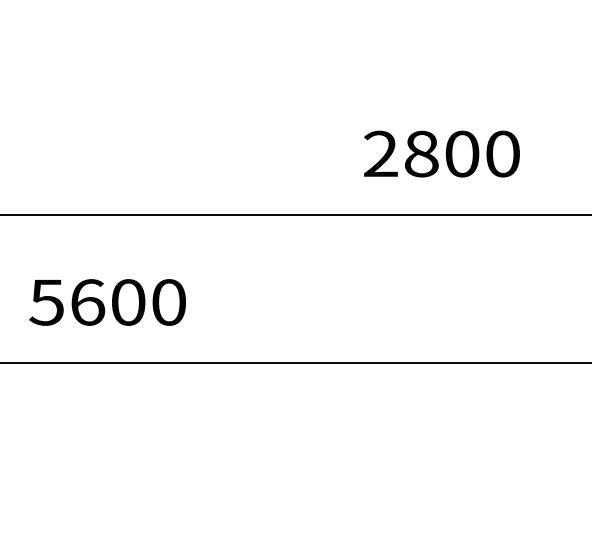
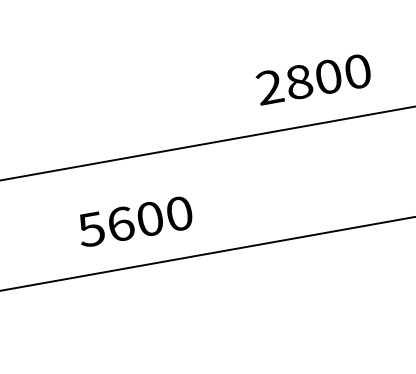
text: (441, 153) -> (313, 79), moved
text: (107, 302) -> (135, 221), moved

